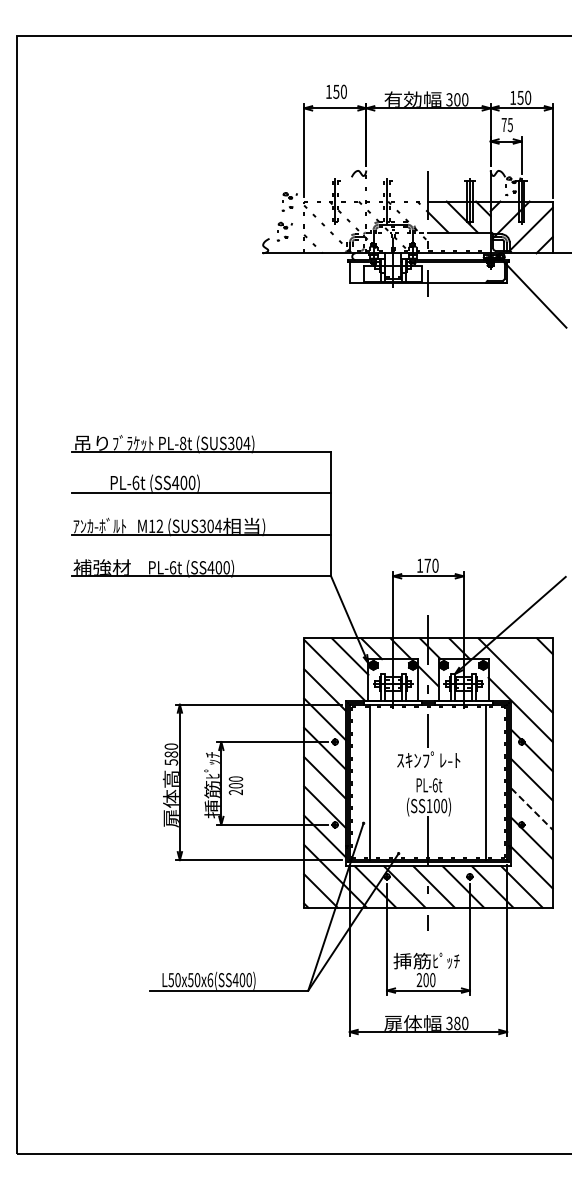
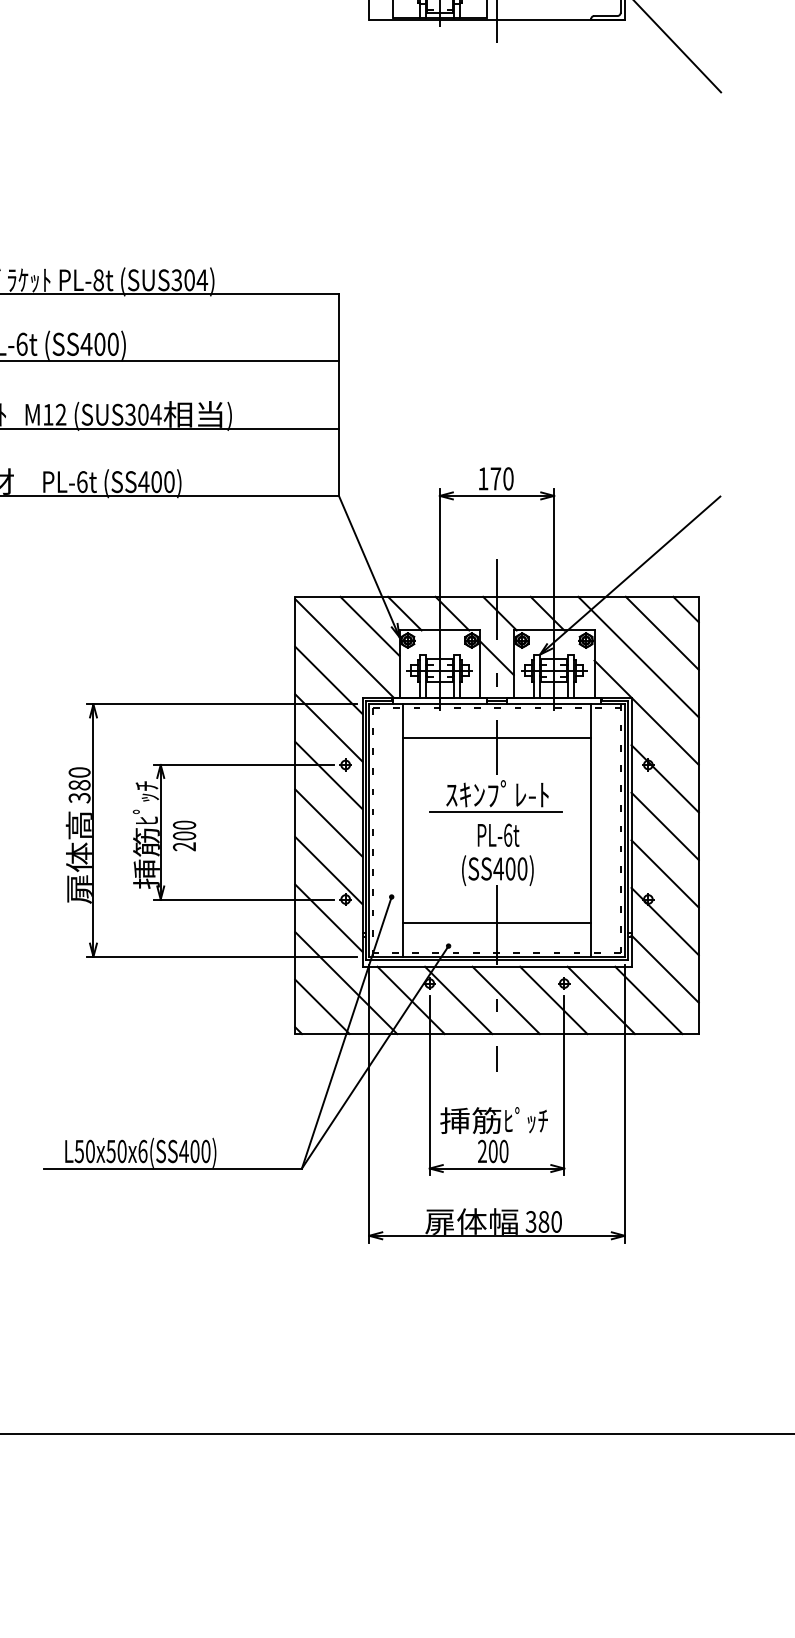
line: (529, 660) -> (661, 632), added
line: (428, 725) -> (497, 738), added
text: (170, 762) -> (78, 798), 580 -> 380
line: (427, 770) -> (495, 811), added
text: (429, 805) -> (498, 868), (SS100) -> (SS400)
line: (532, 809) -> (665, 874), dashed -> solid
line: (428, 839) -> (497, 923), added

